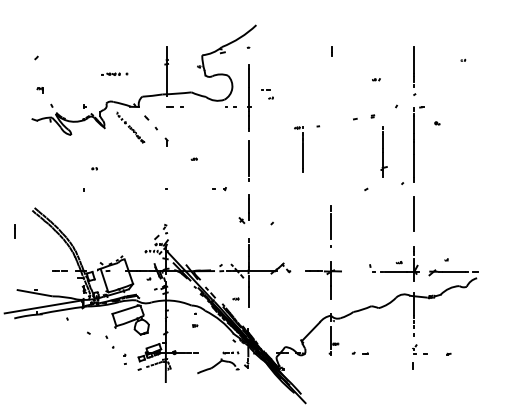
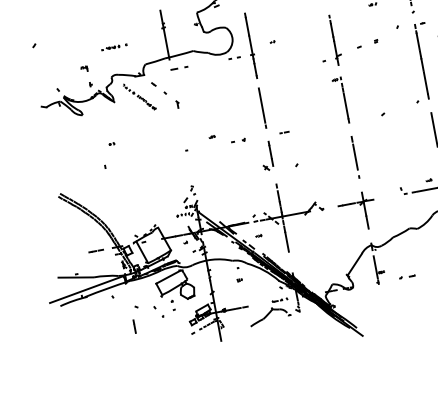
part: (265, 89) -> (283, 132), moved
part: (39, 90) -> (83, 69), moved
part: (298, 149) -> (340, 101), moved
part: (383, 151) -> (334, 39), moved
part: (193, 158) -> (211, 136), moved
line: (14, 231) -> (133, 327), moved
part: (235, 298) -> (258, 235), moved
part: (124, 358) -> (172, 304), moved

